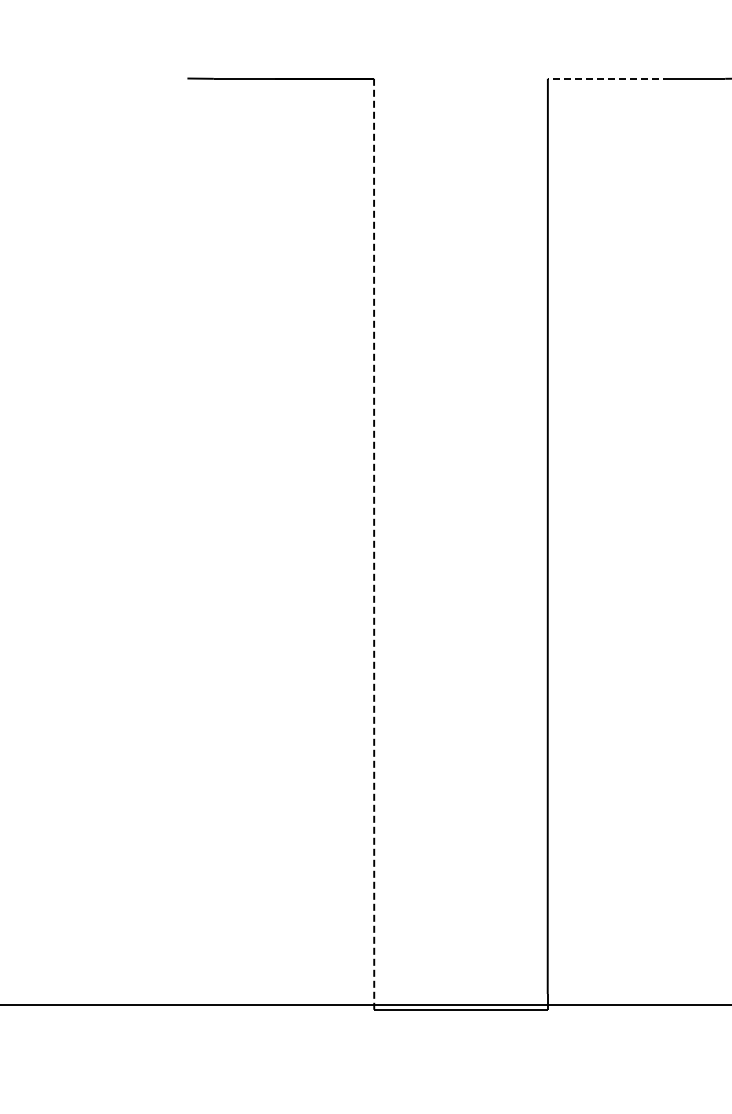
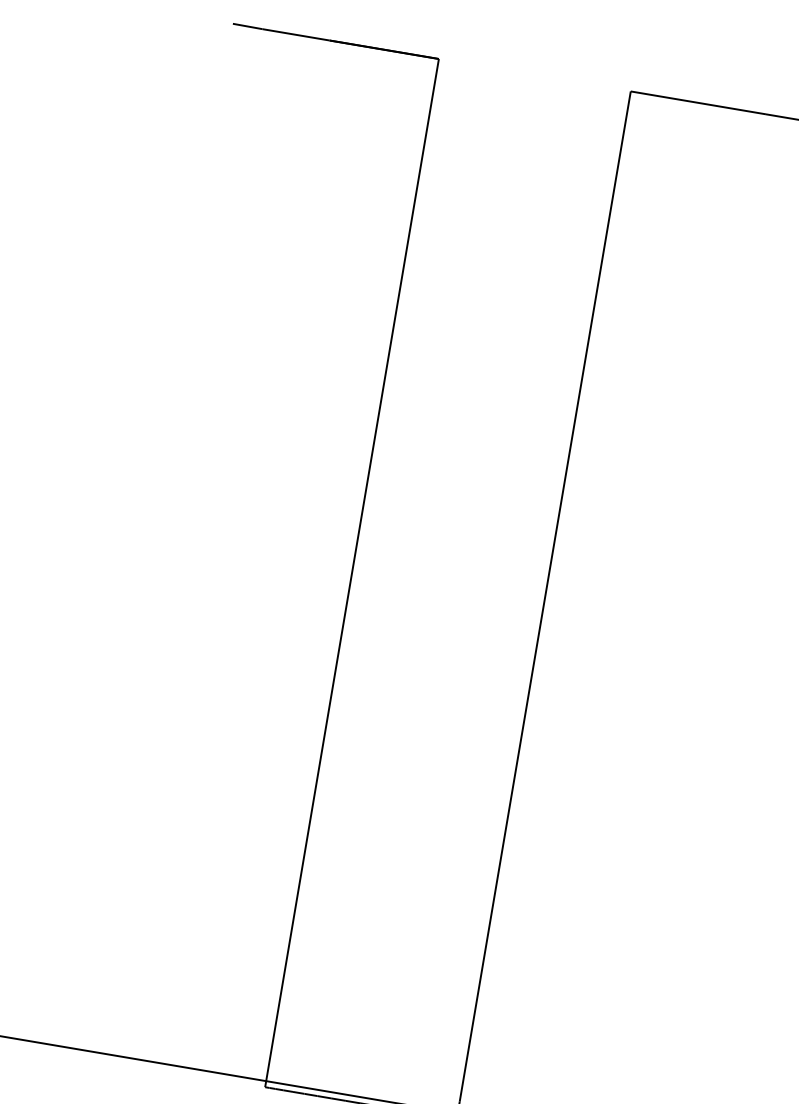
line: (608, 78) -> (697, 102), dashed -> solid
line: (374, 544) -> (352, 573), dashed -> solid

